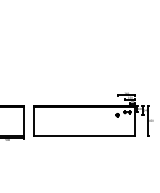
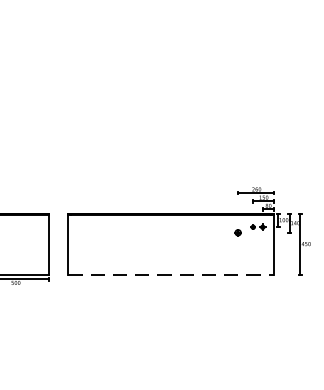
line: (84, 136) -> (171, 275), solid -> dashed

